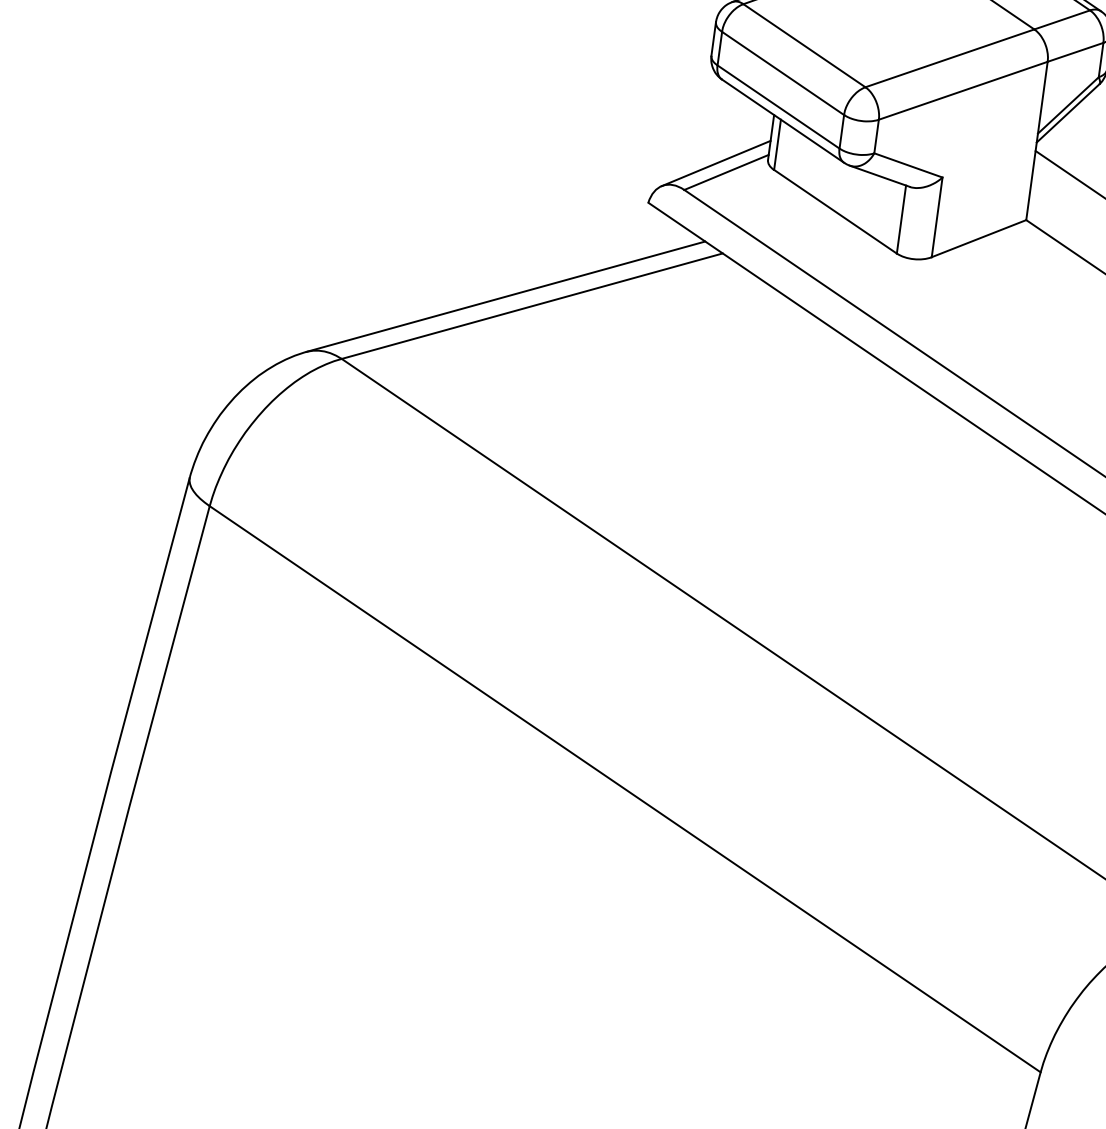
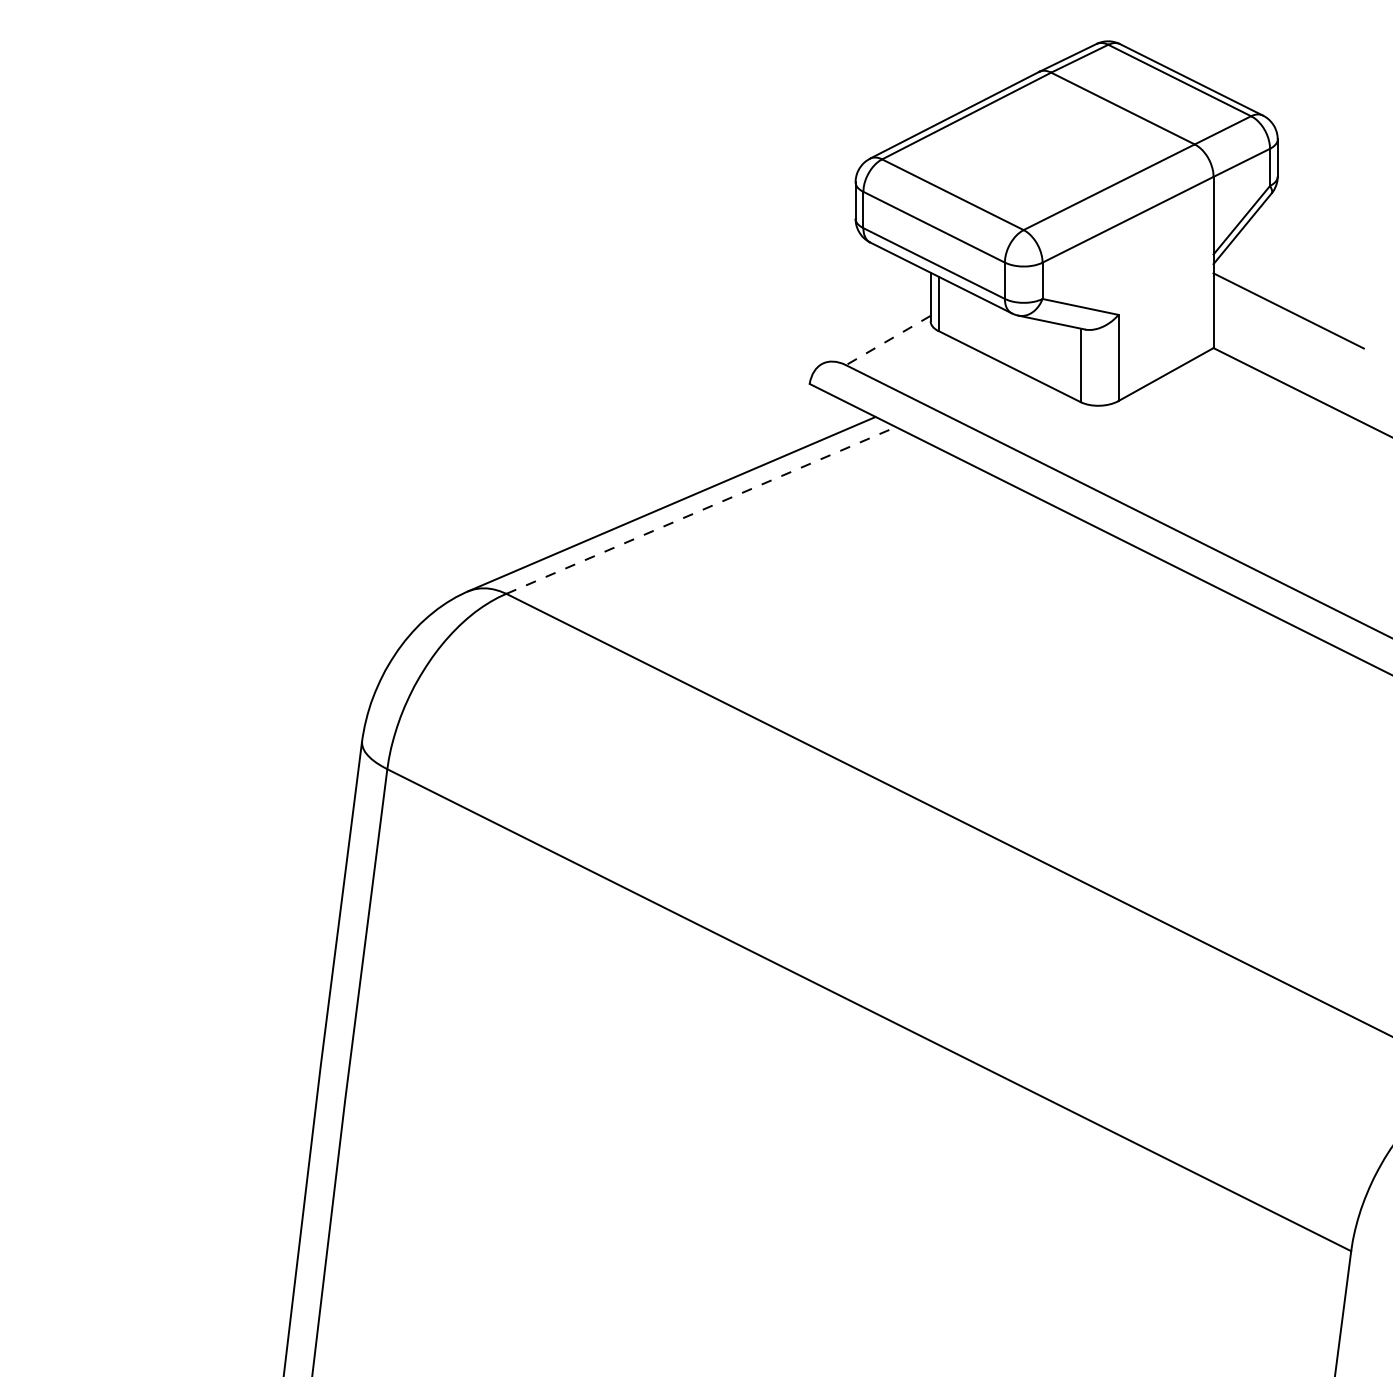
line: (715, 163) -> (875, 332), removed
line: (726, 172) -> (888, 340), solid -> dashed
line: (532, 306) -> (701, 510), solid -> dashed

